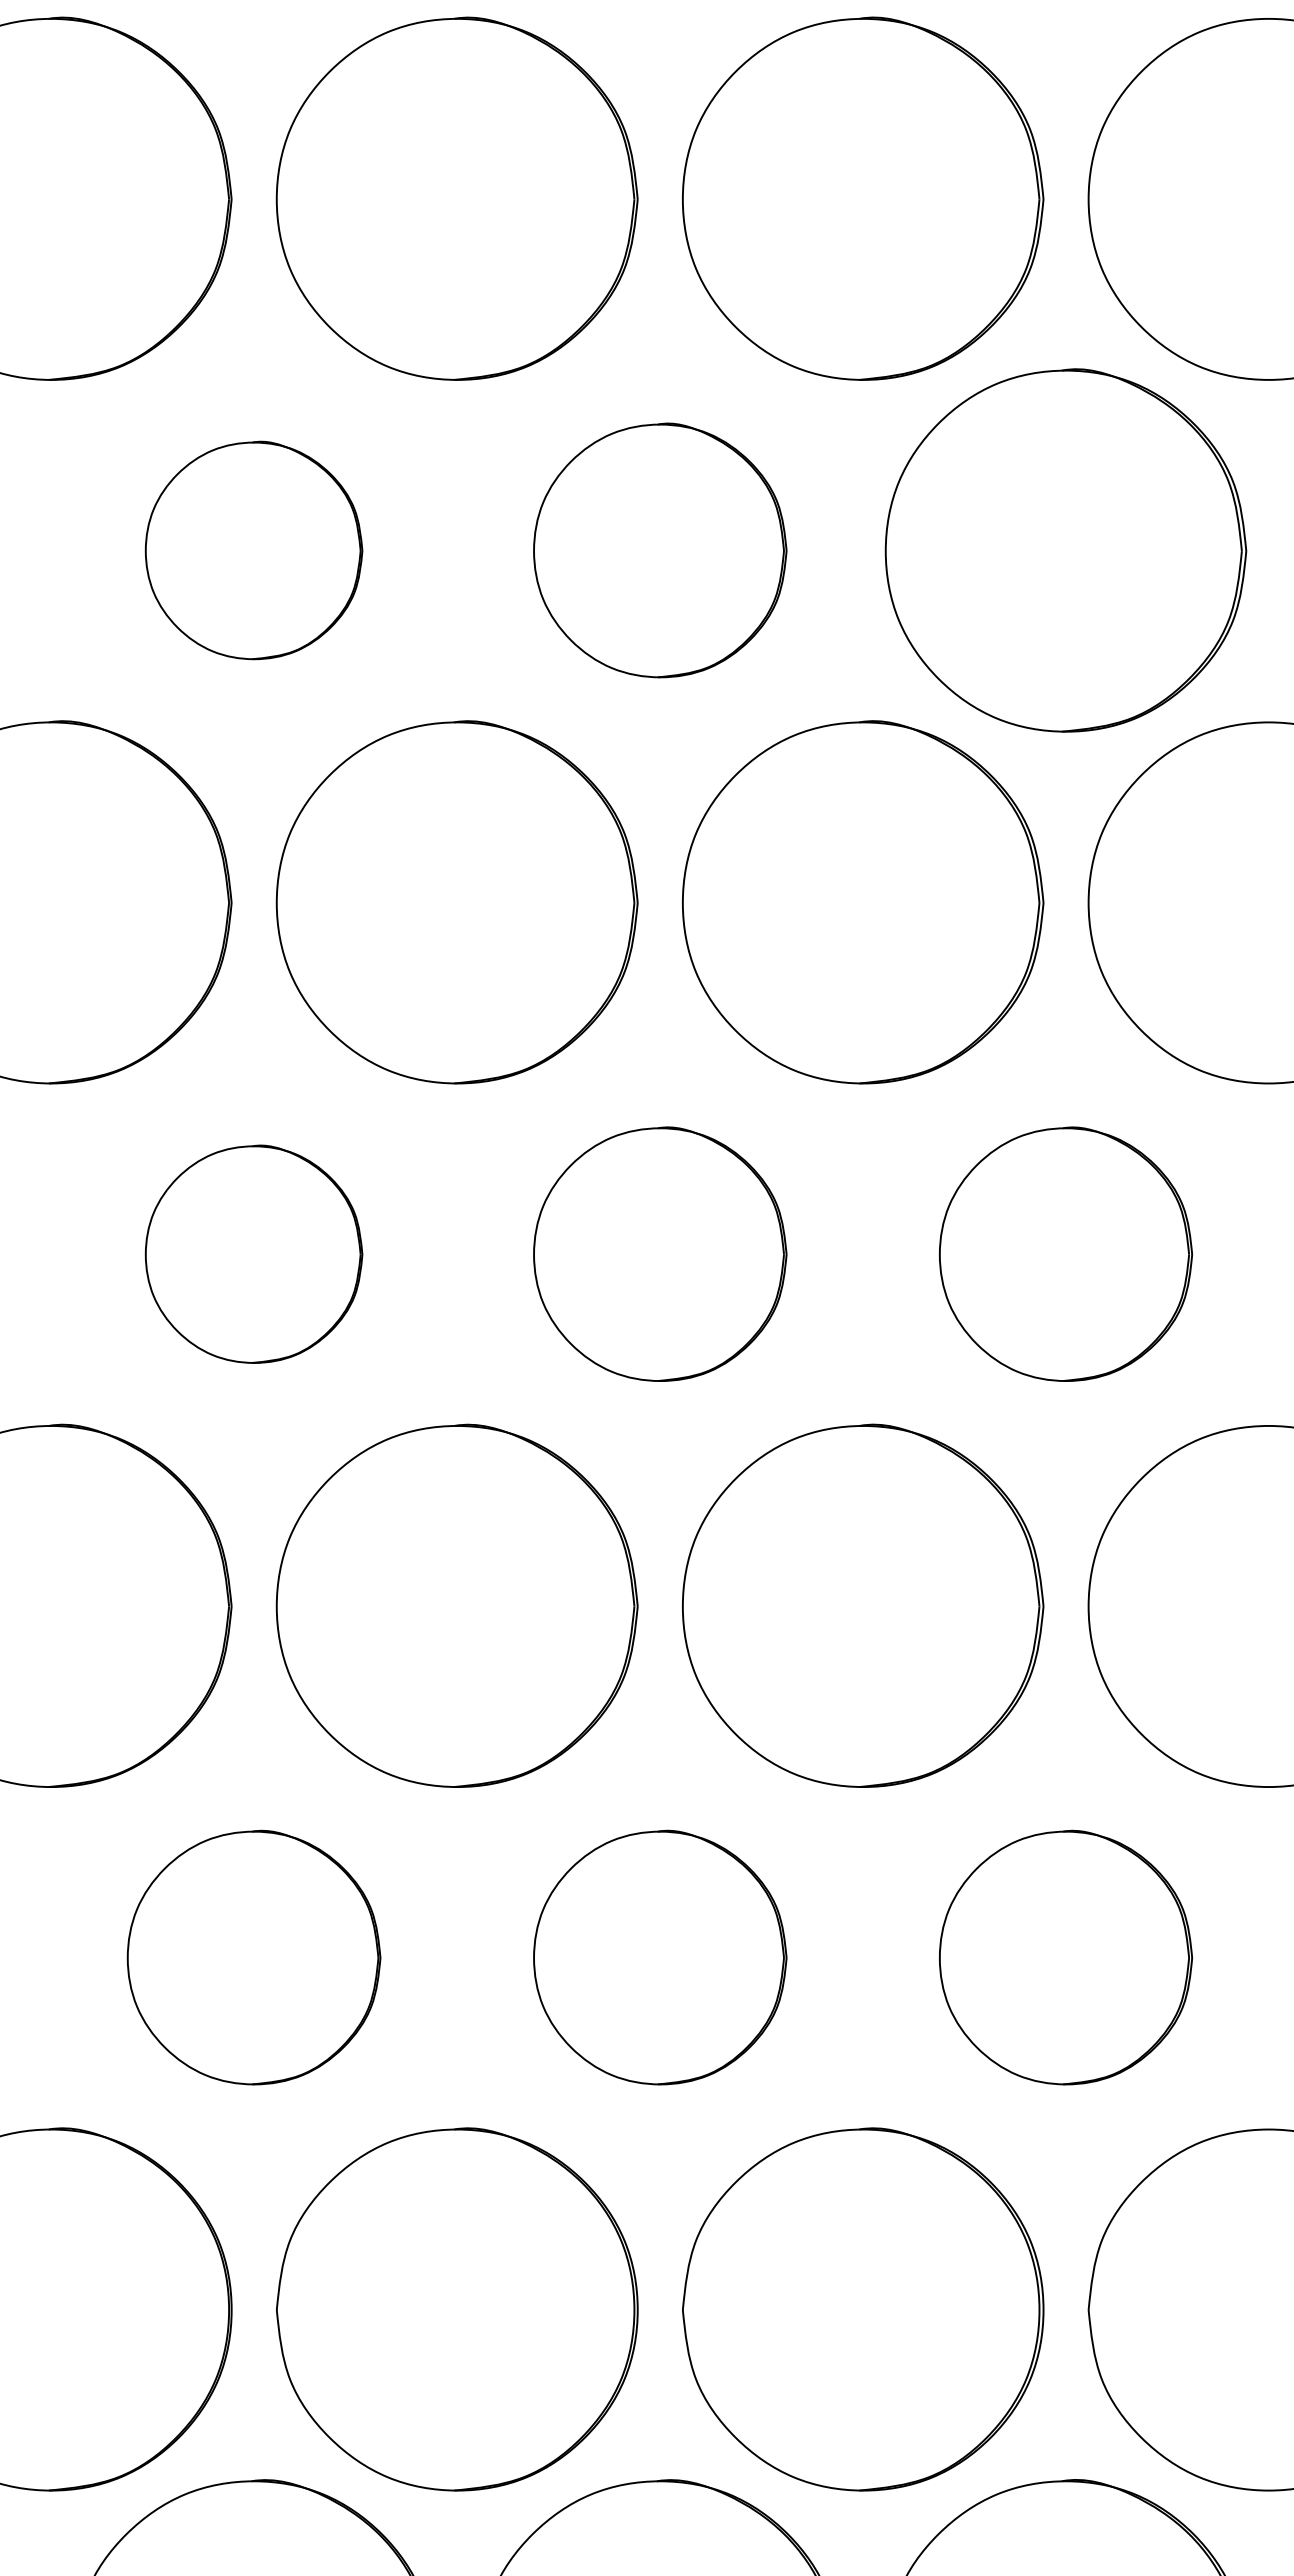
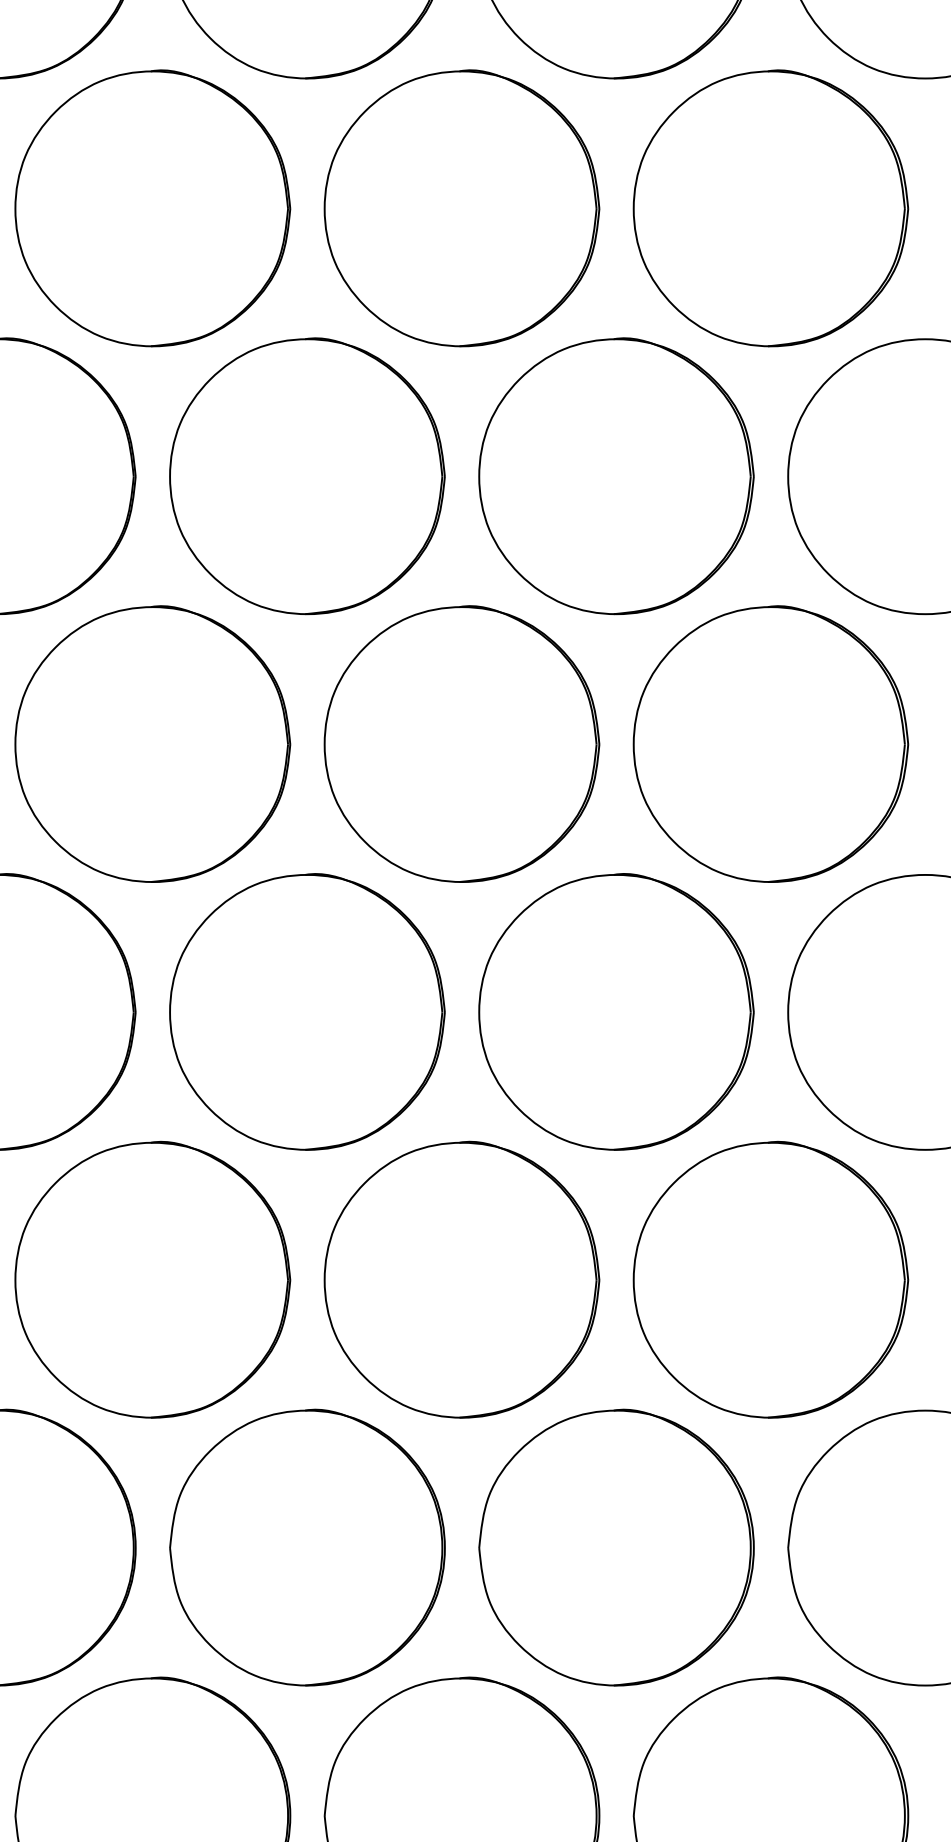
part: (253, 550) -> (152, 208), size x1.67
part: (660, 550) -> (462, 208), size x1.43
part: (253, 1254) -> (152, 744), size x1.67
part: (660, 1254) -> (462, 744), size x1.43
part: (1065, 1254) -> (770, 744), size x1.43
part: (253, 1957) -> (152, 1279), size x1.43
part: (660, 1957) -> (462, 1279), size x1.43
part: (1065, 1957) -> (770, 1279), size x1.43

